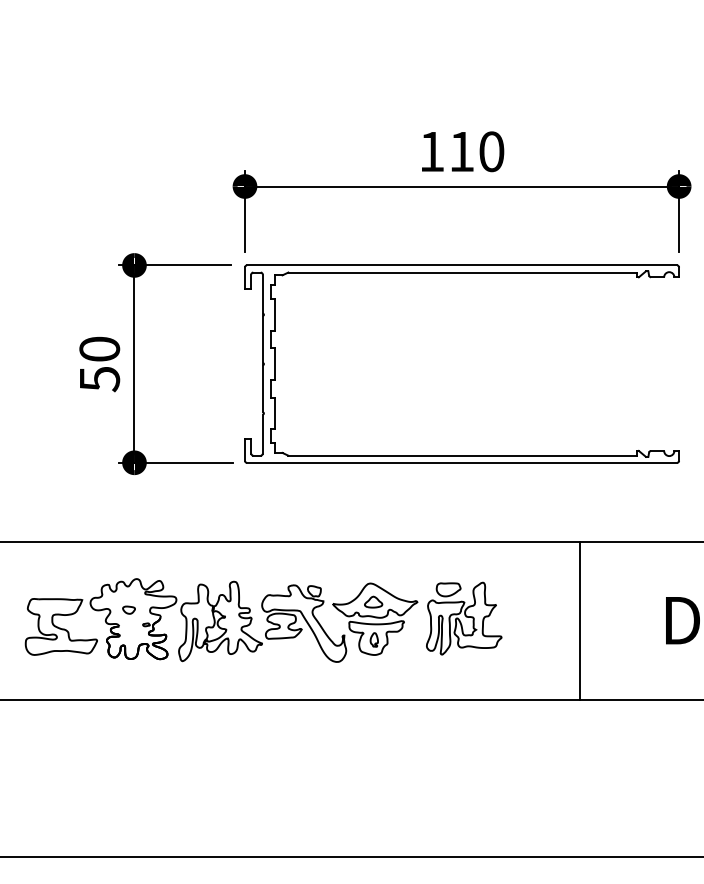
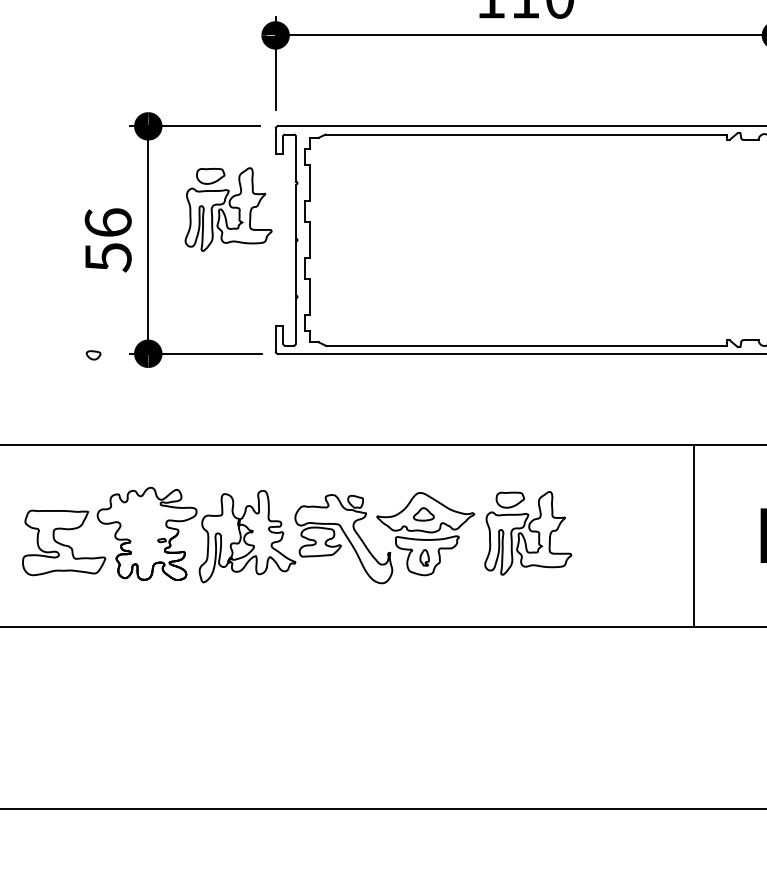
part: (204, 337) -> (228, 209), added
text: (99, 348) -> (107, 222), 50 -> 56
part: (128, 609) -> (93, 354), moved
line: (580, 620) -> (694, 535), moved

